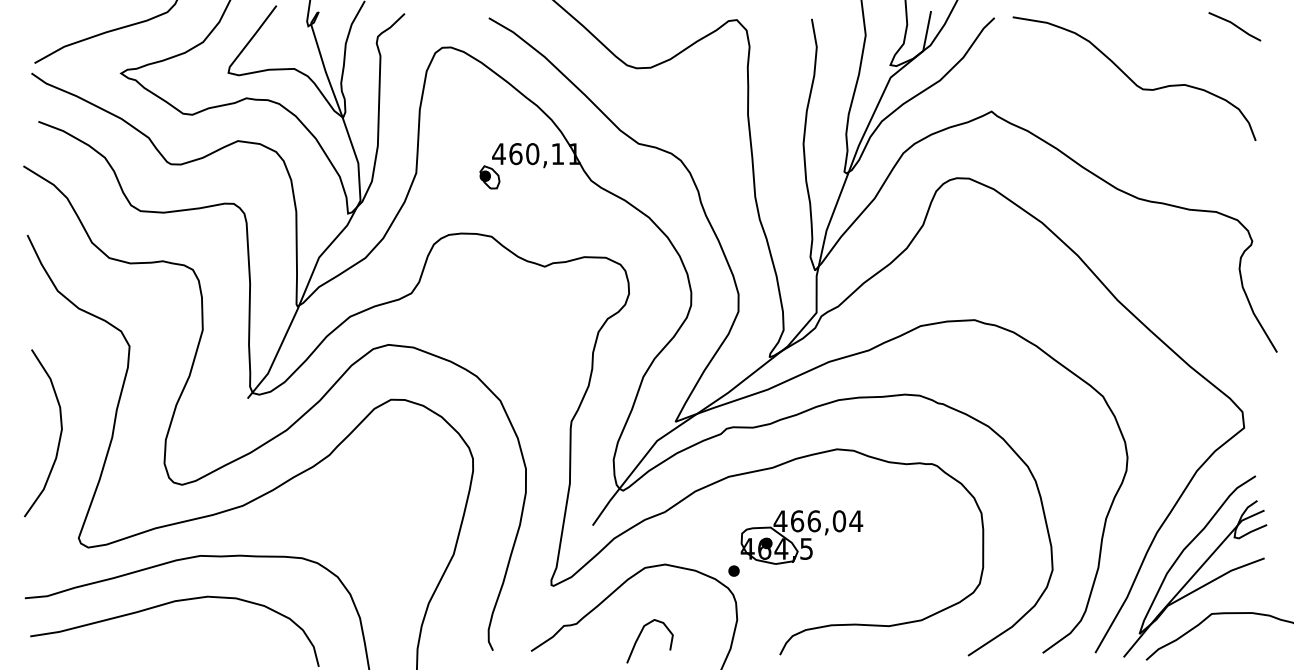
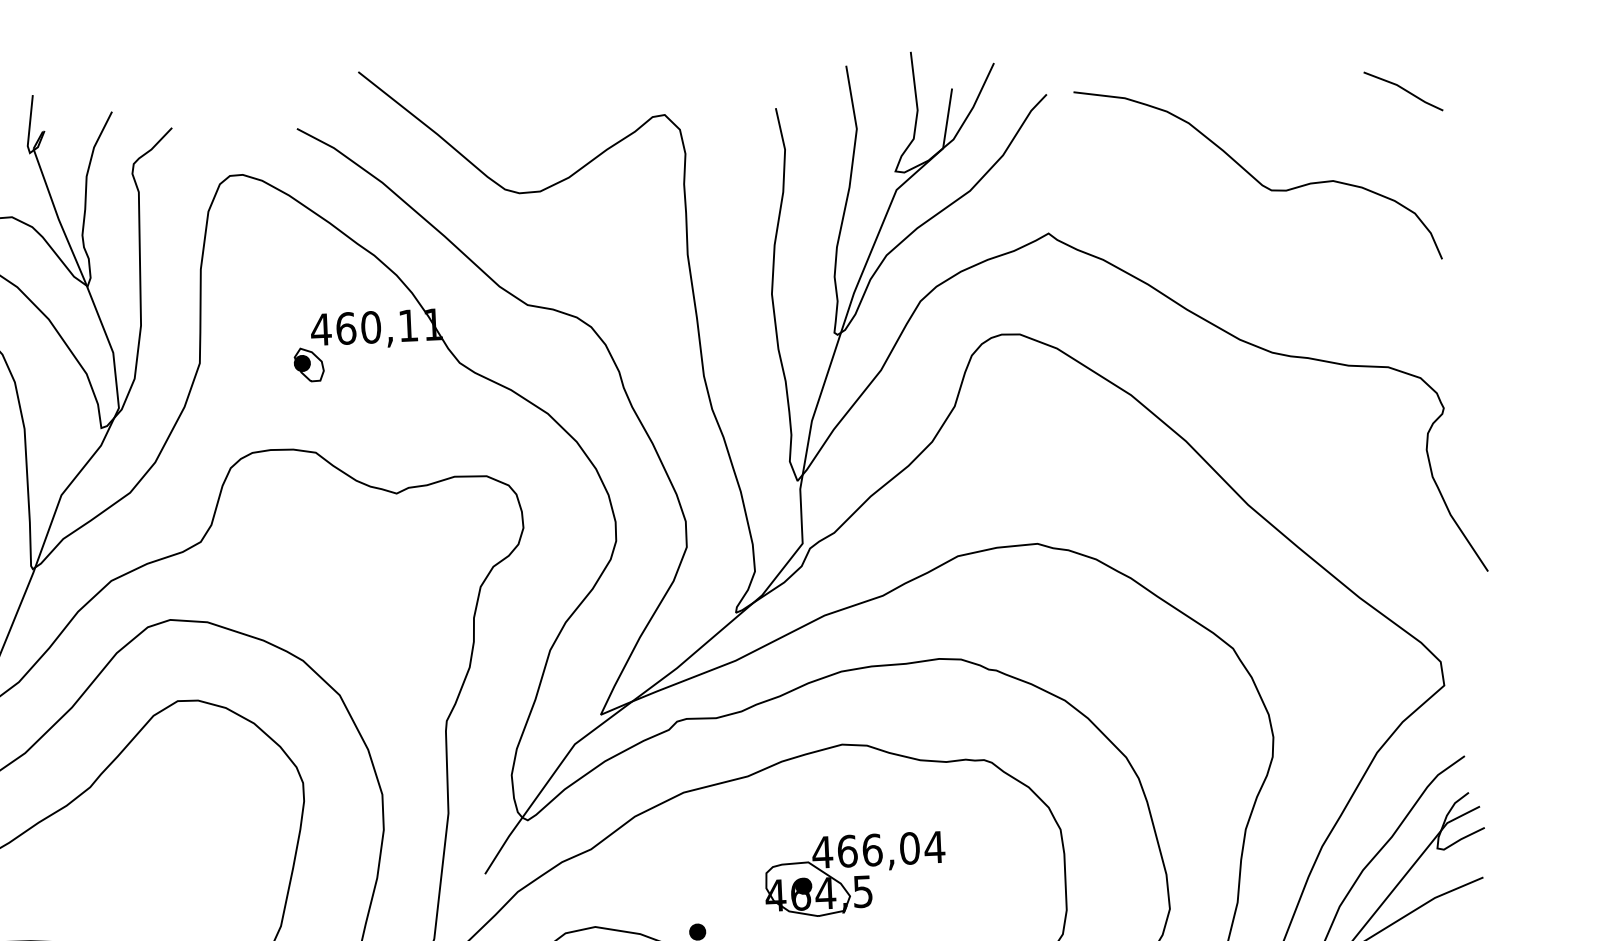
part: (801, 537) -> (854, 875), moved

